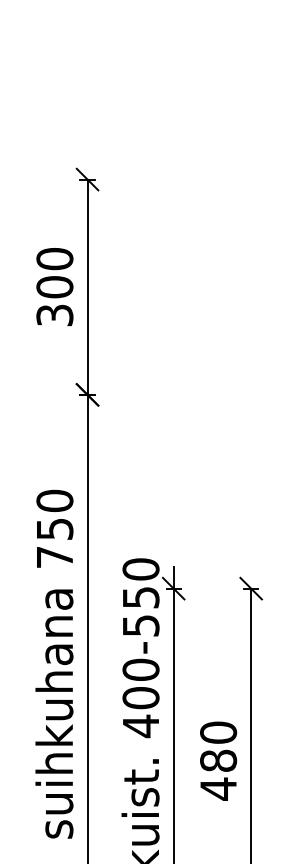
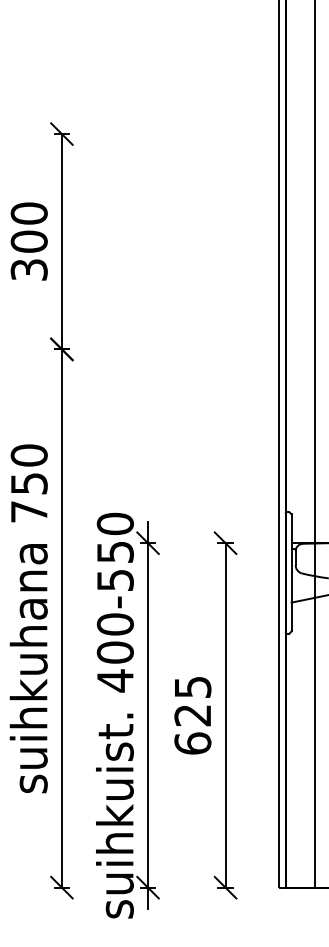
text: (218, 760) -> (192, 715), 480 -> 625

